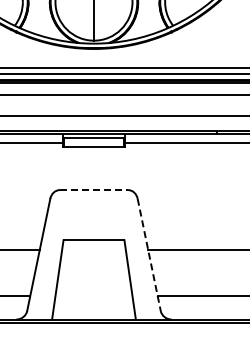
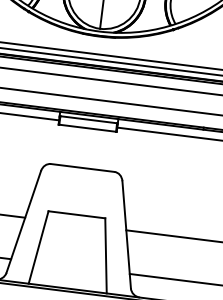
line: (94, 190) -> (83, 168), dashed -> solid
line: (149, 255) -> (126, 235), dashed -> solid

